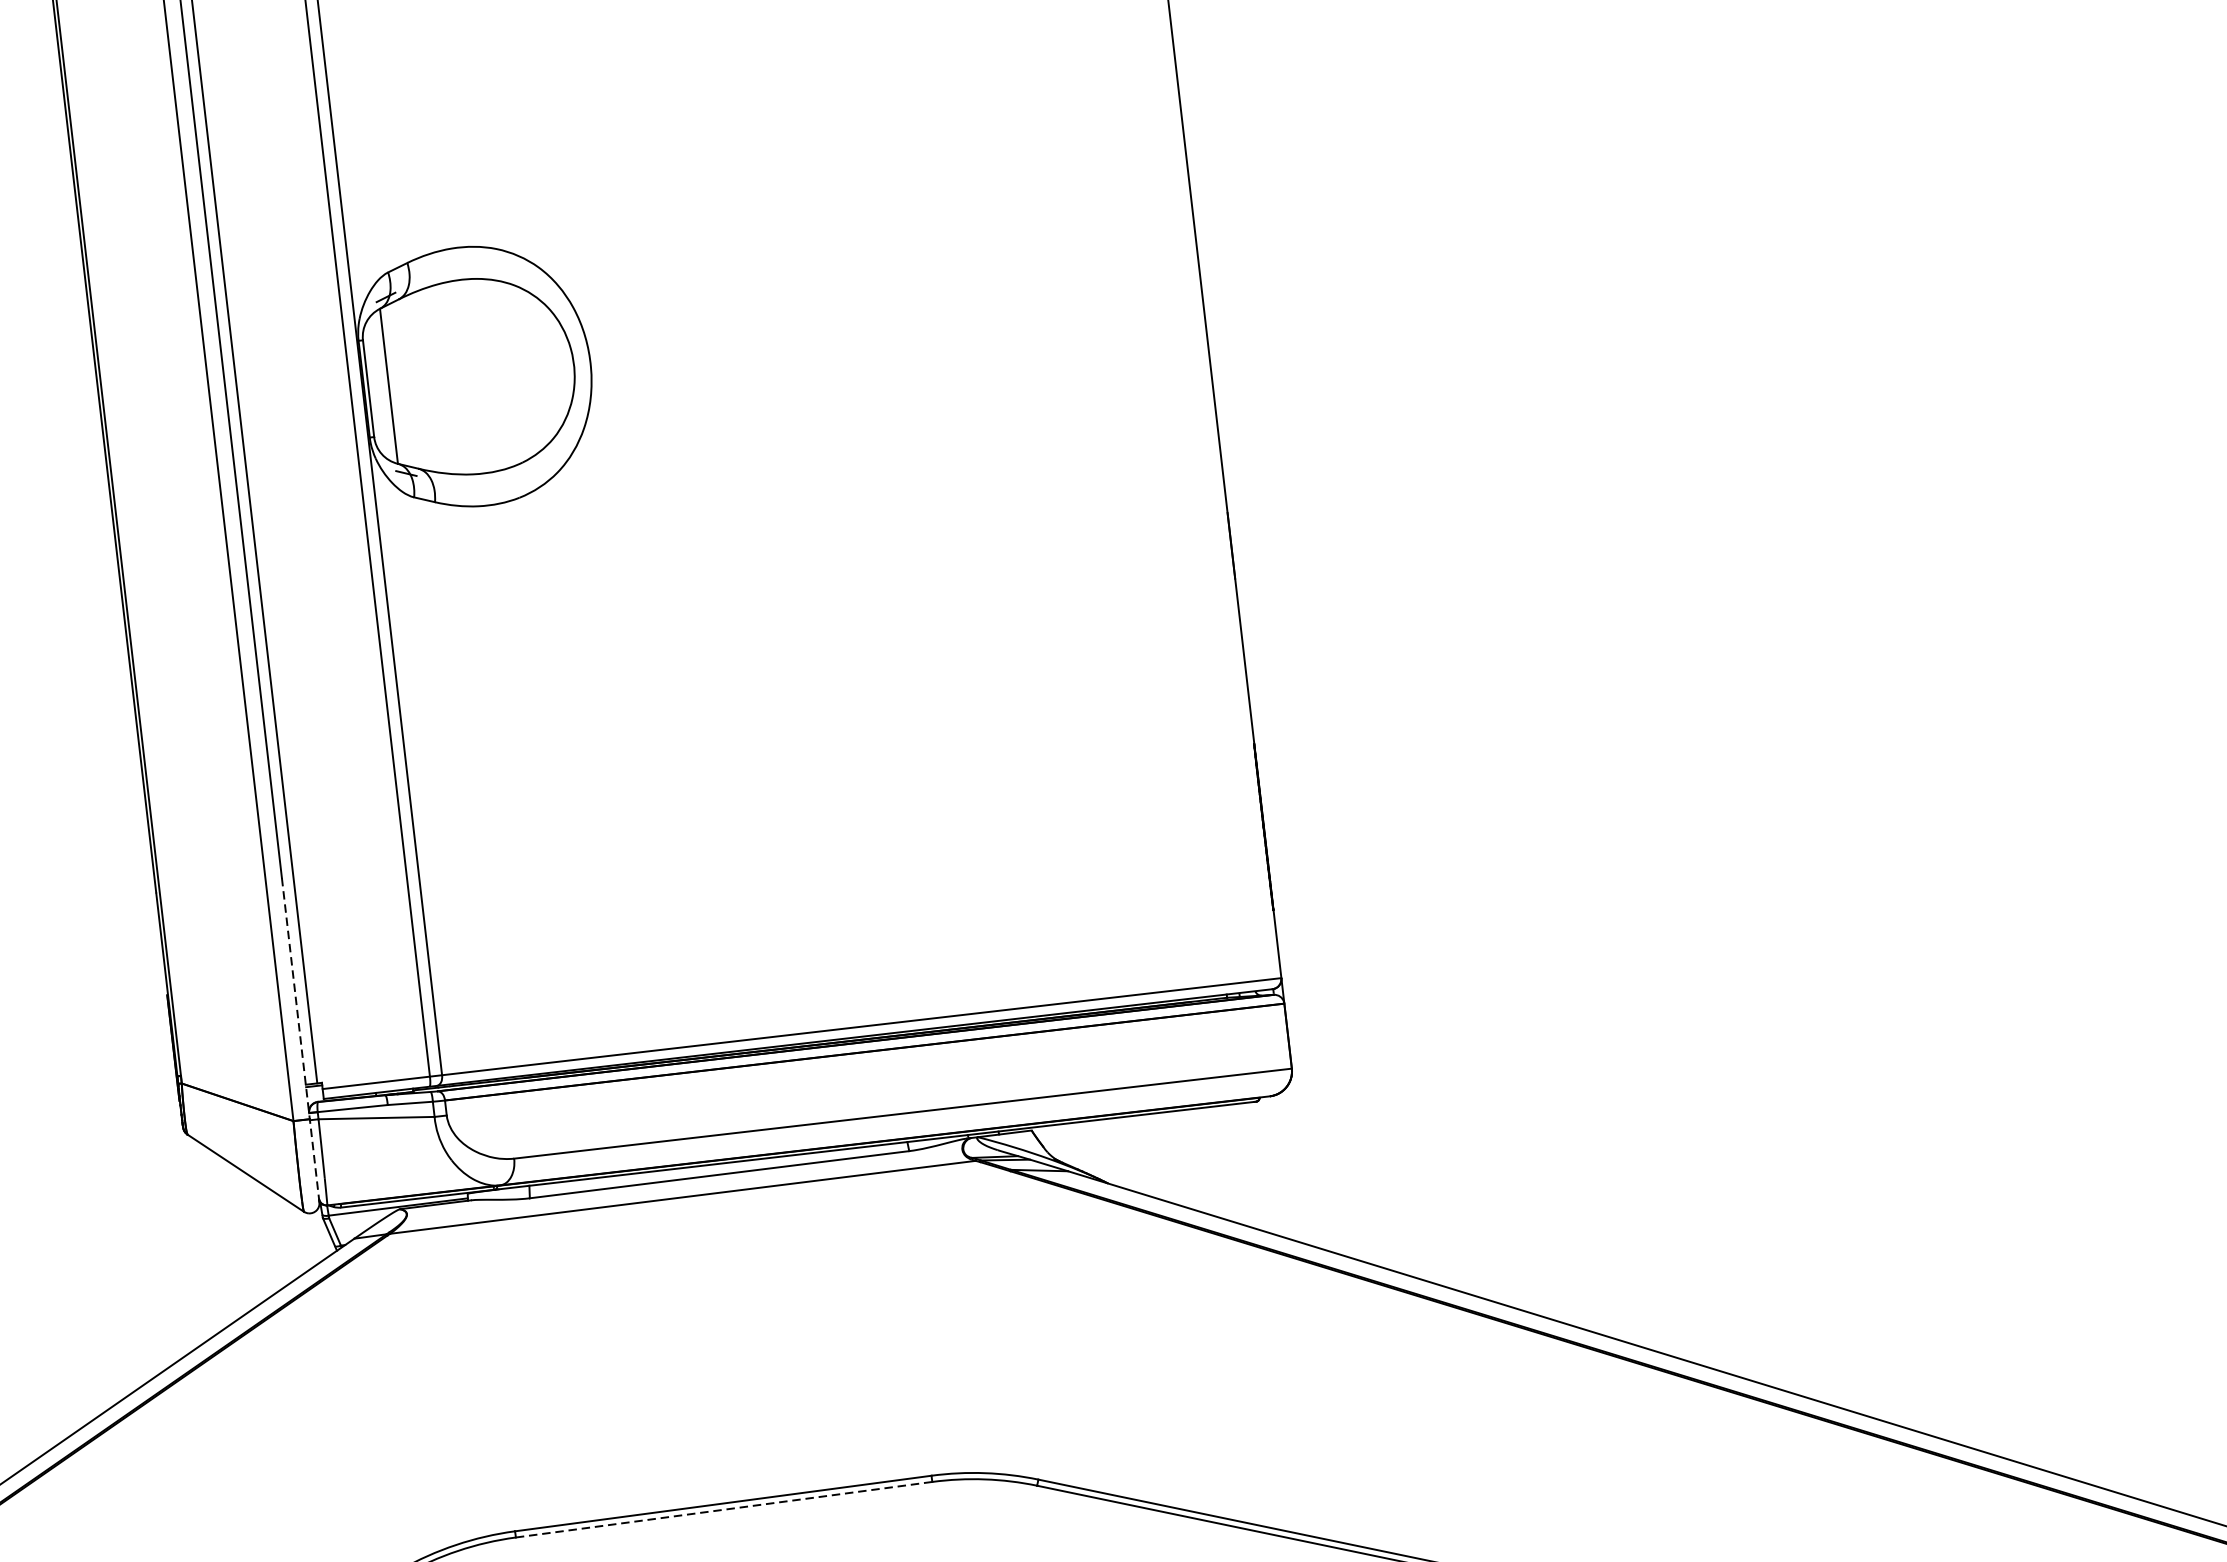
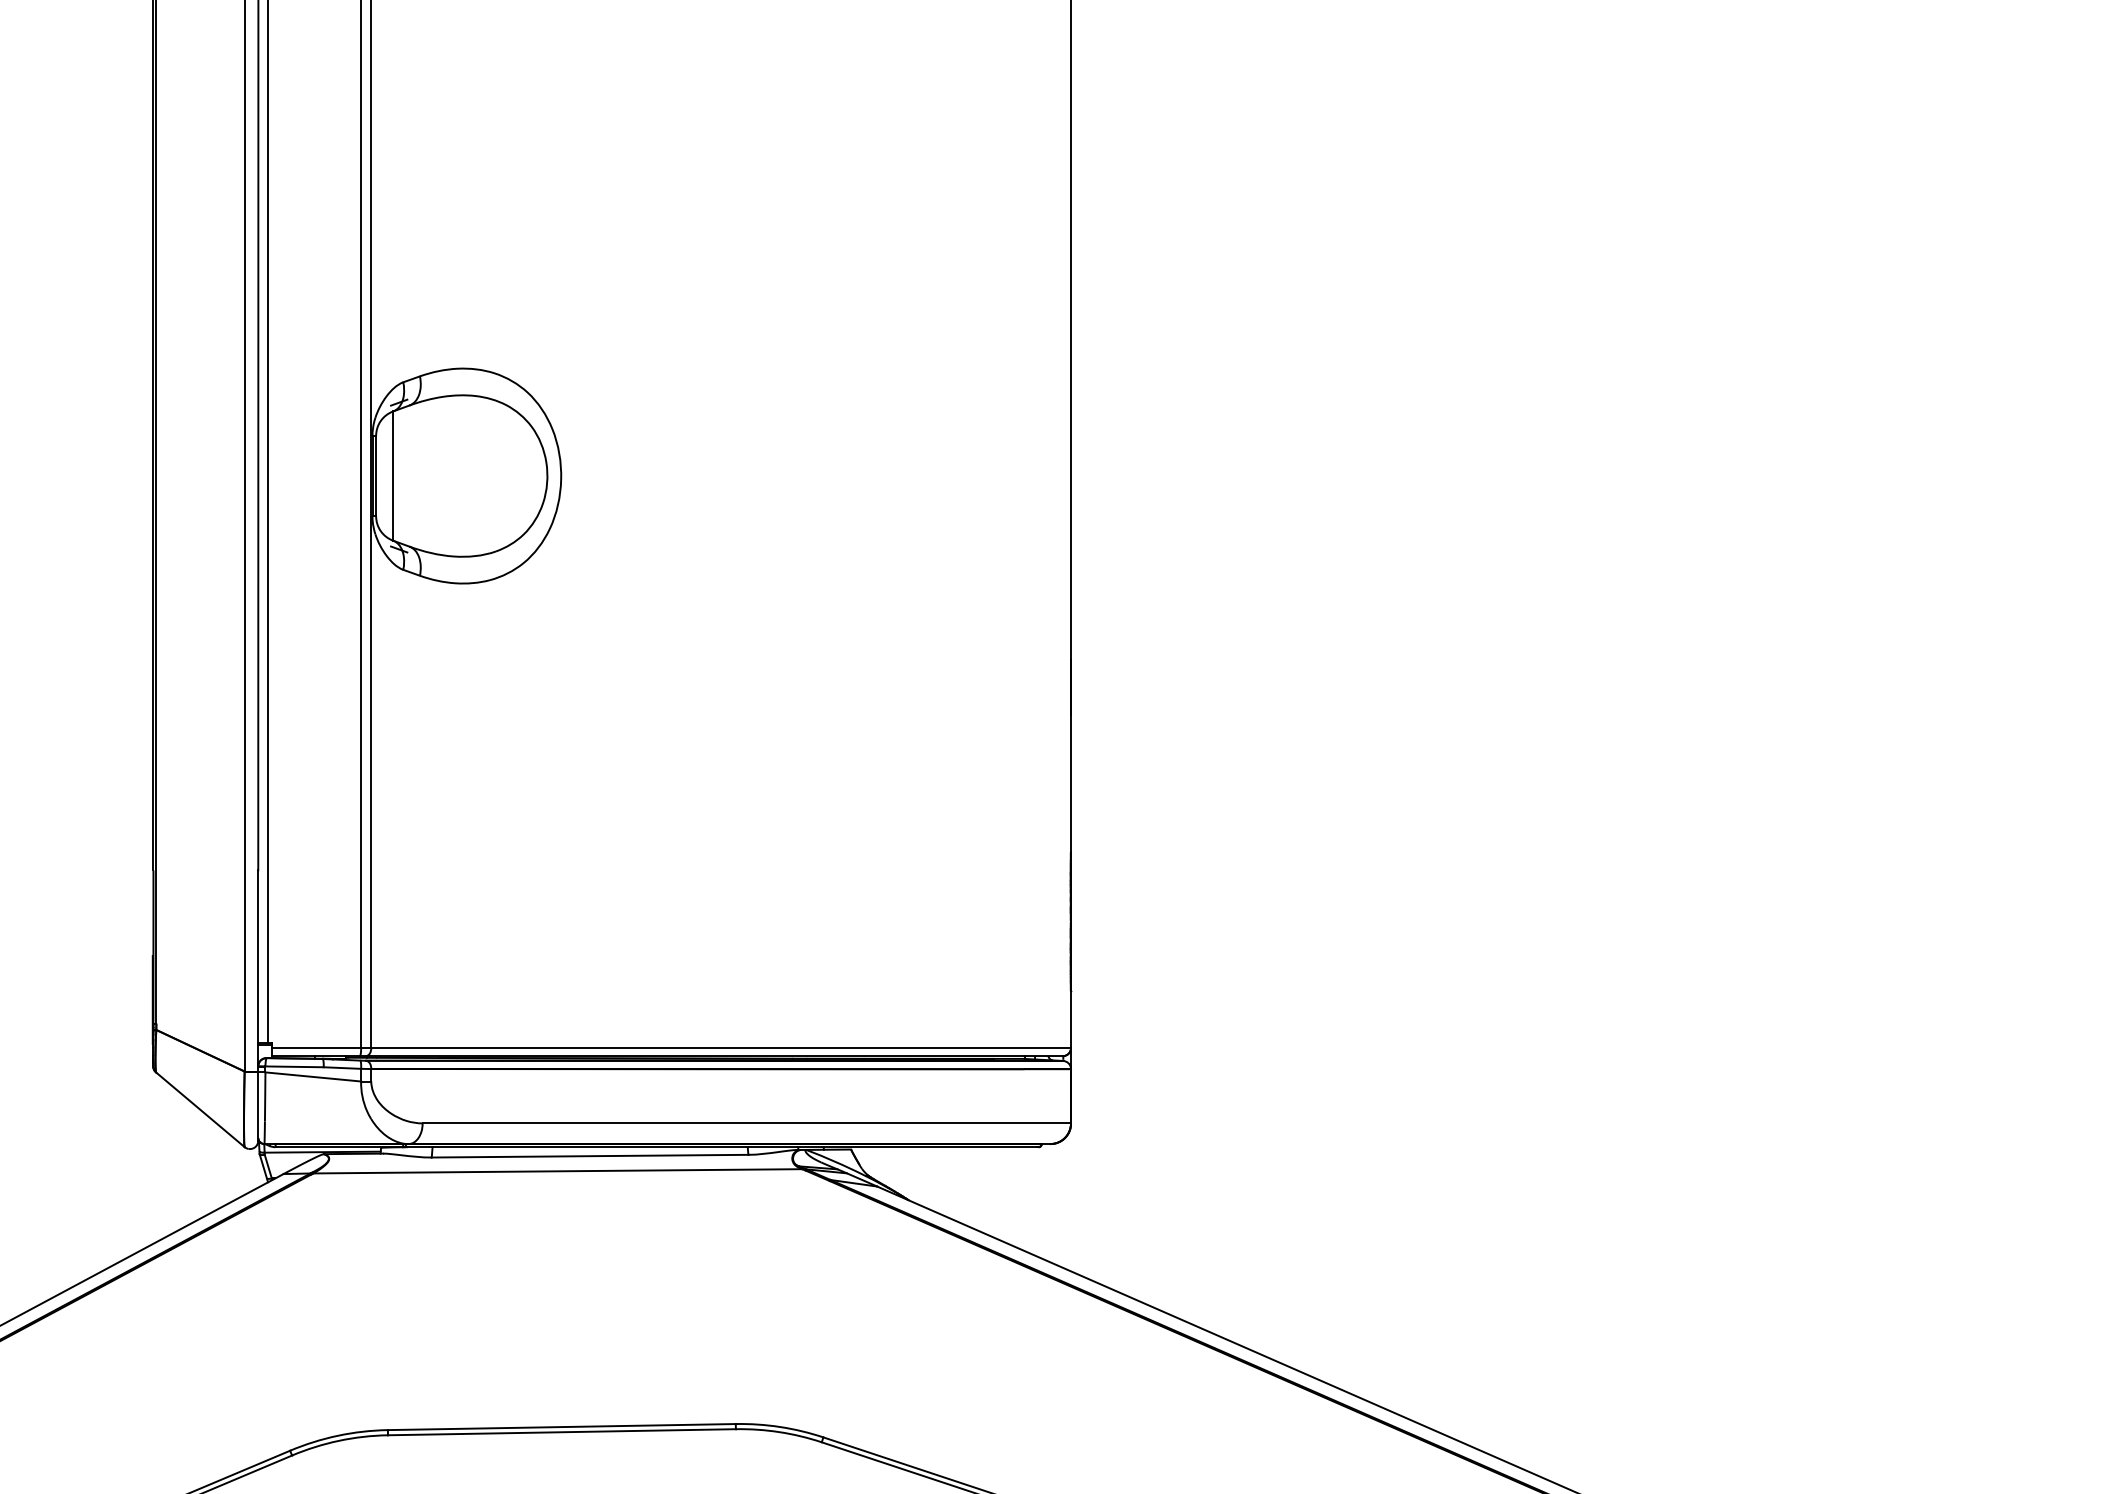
line: (301, 1041) -> (258, 1006), dashed -> solid
line: (723, 1510) -> (561, 1432), dashed -> solid

